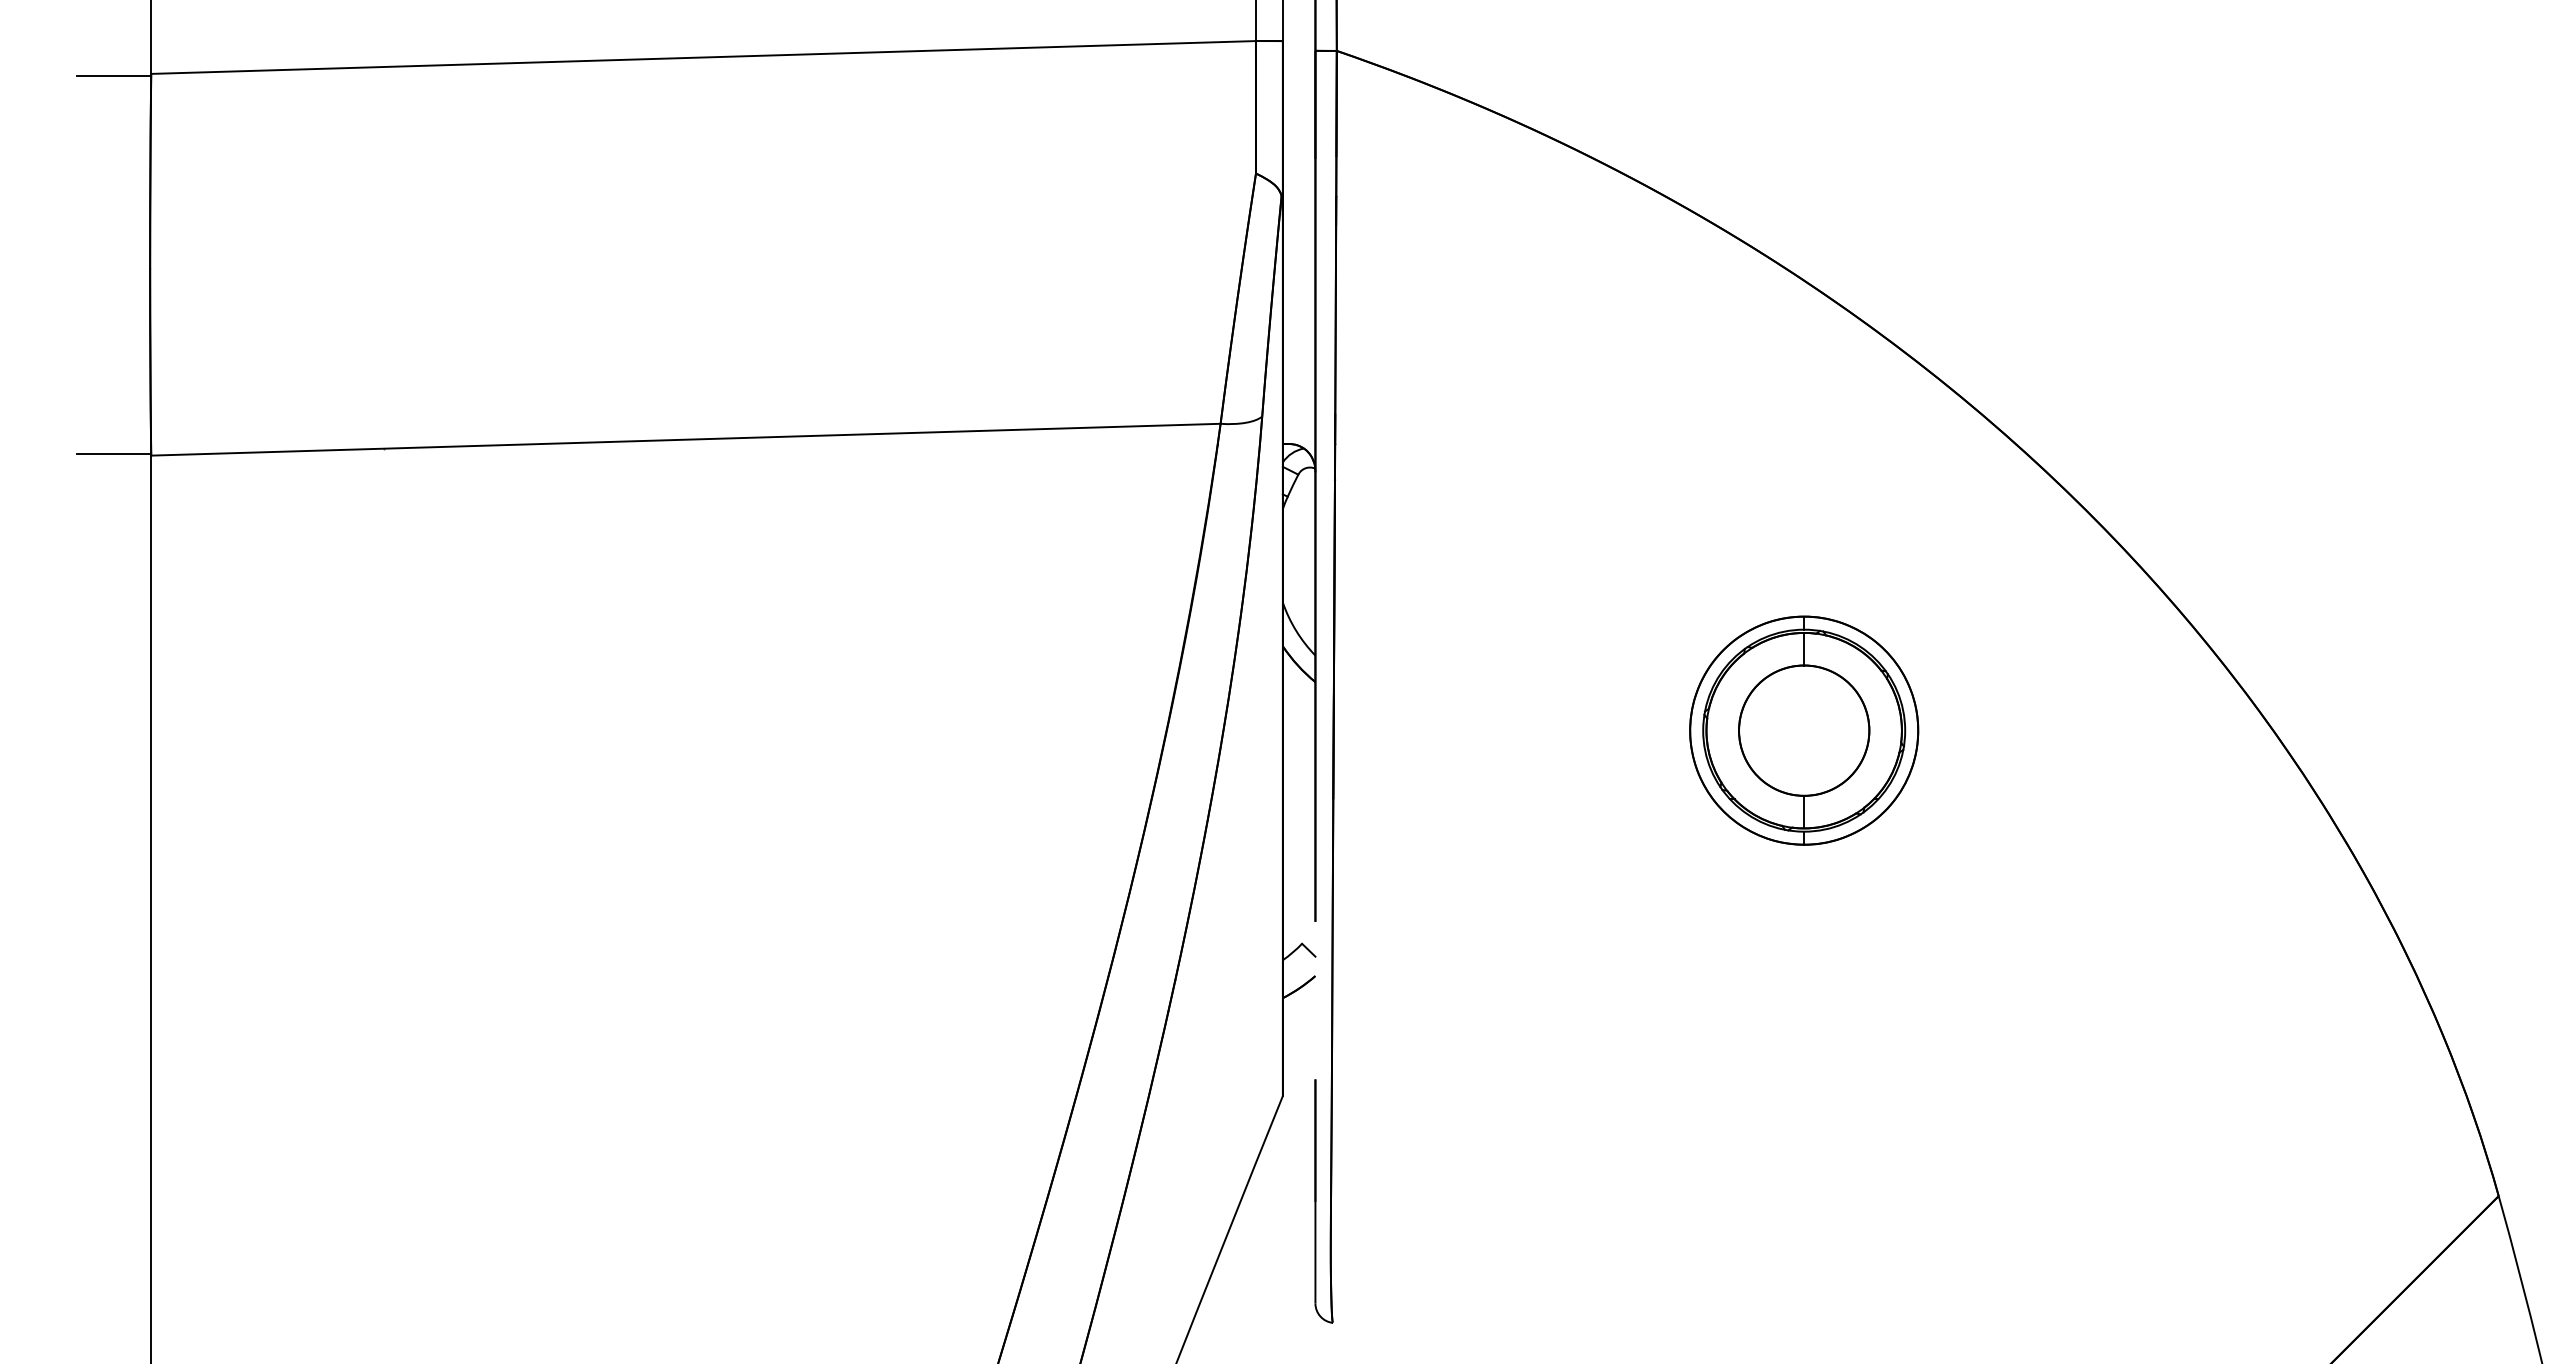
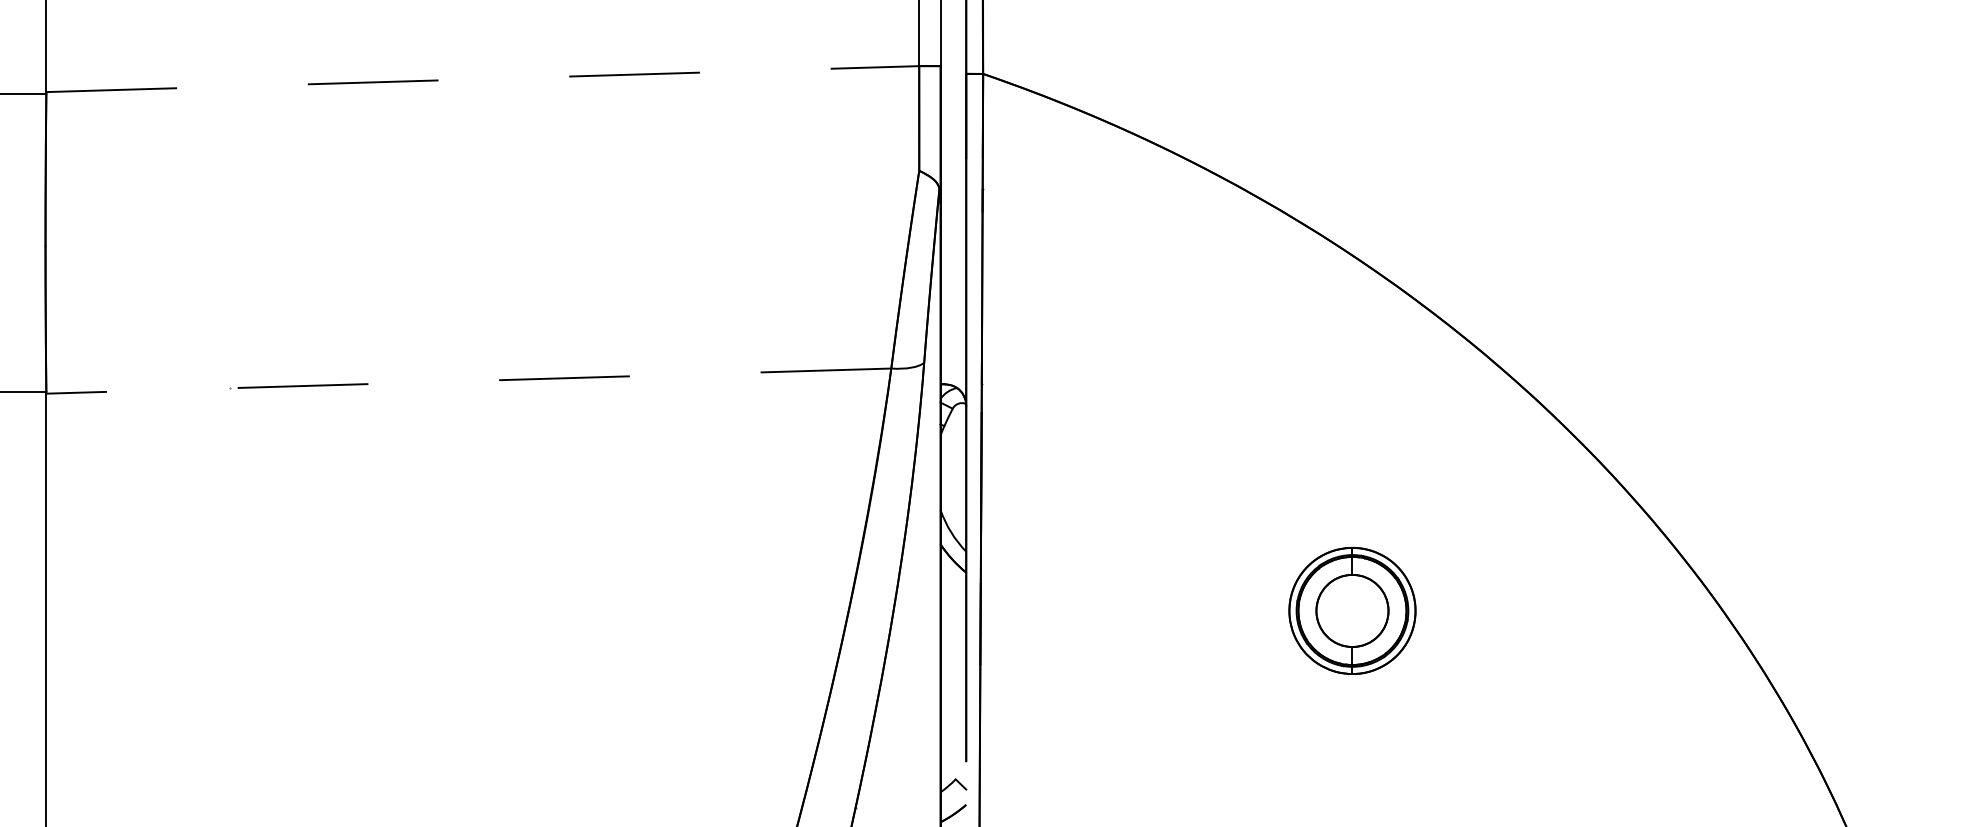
line: (703, 57) -> (482, 79), solid -> dashed
line: (685, 439) -> (468, 380), solid -> dashed
part: (1804, 730) -> (1352, 610), size x0.7

